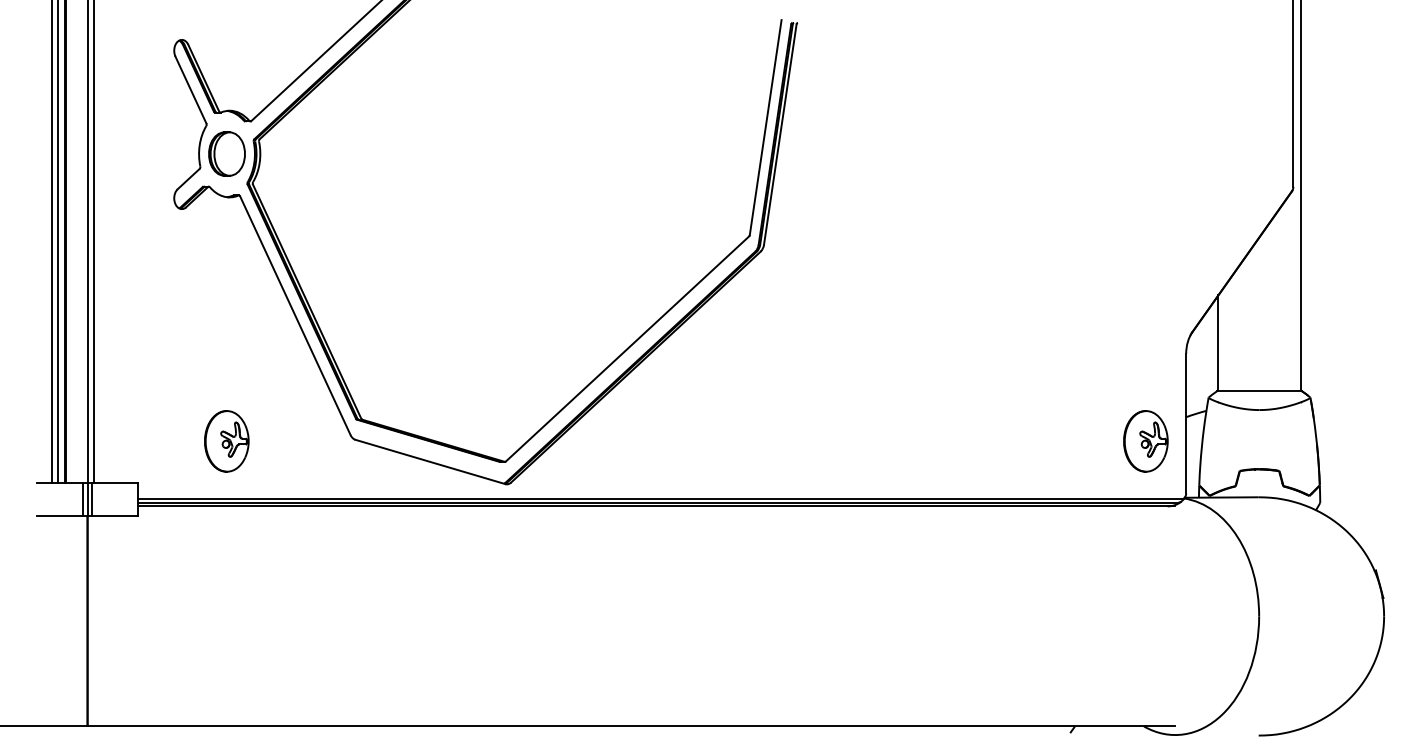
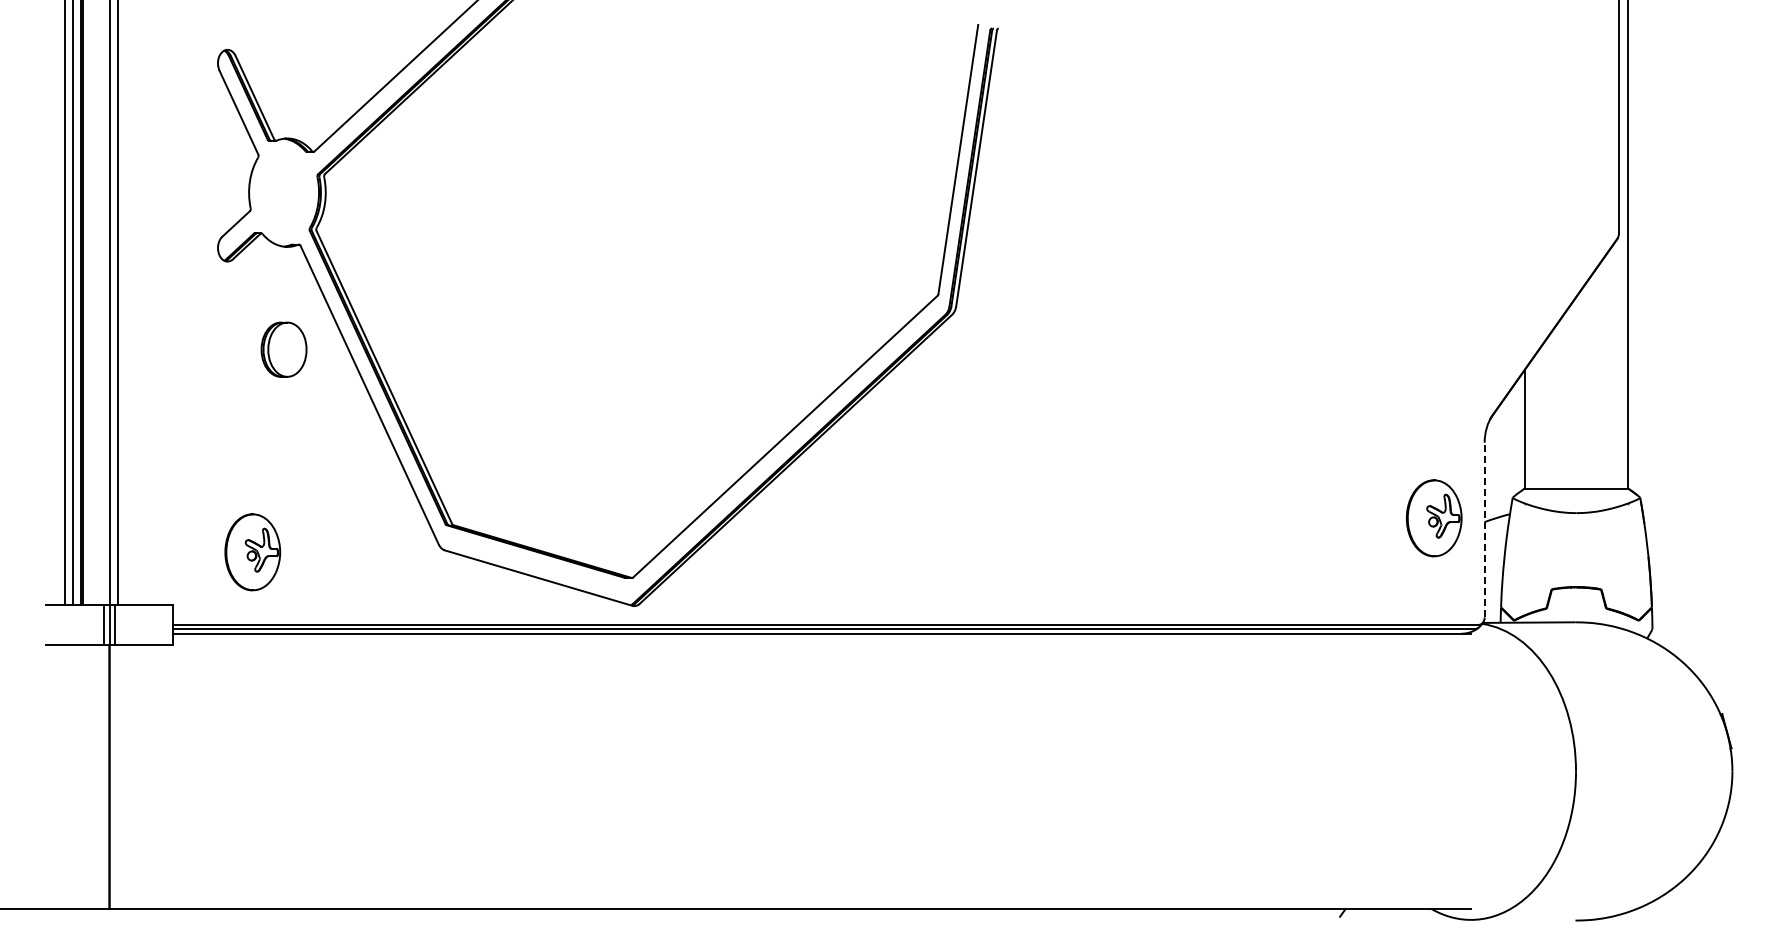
part: (226, 153) -> (283, 349), moved
line: (1186, 423) -> (1484, 529), solid -> dashed
part: (226, 441) -> (252, 552), moved
part: (1146, 441) -> (1434, 518), moved

